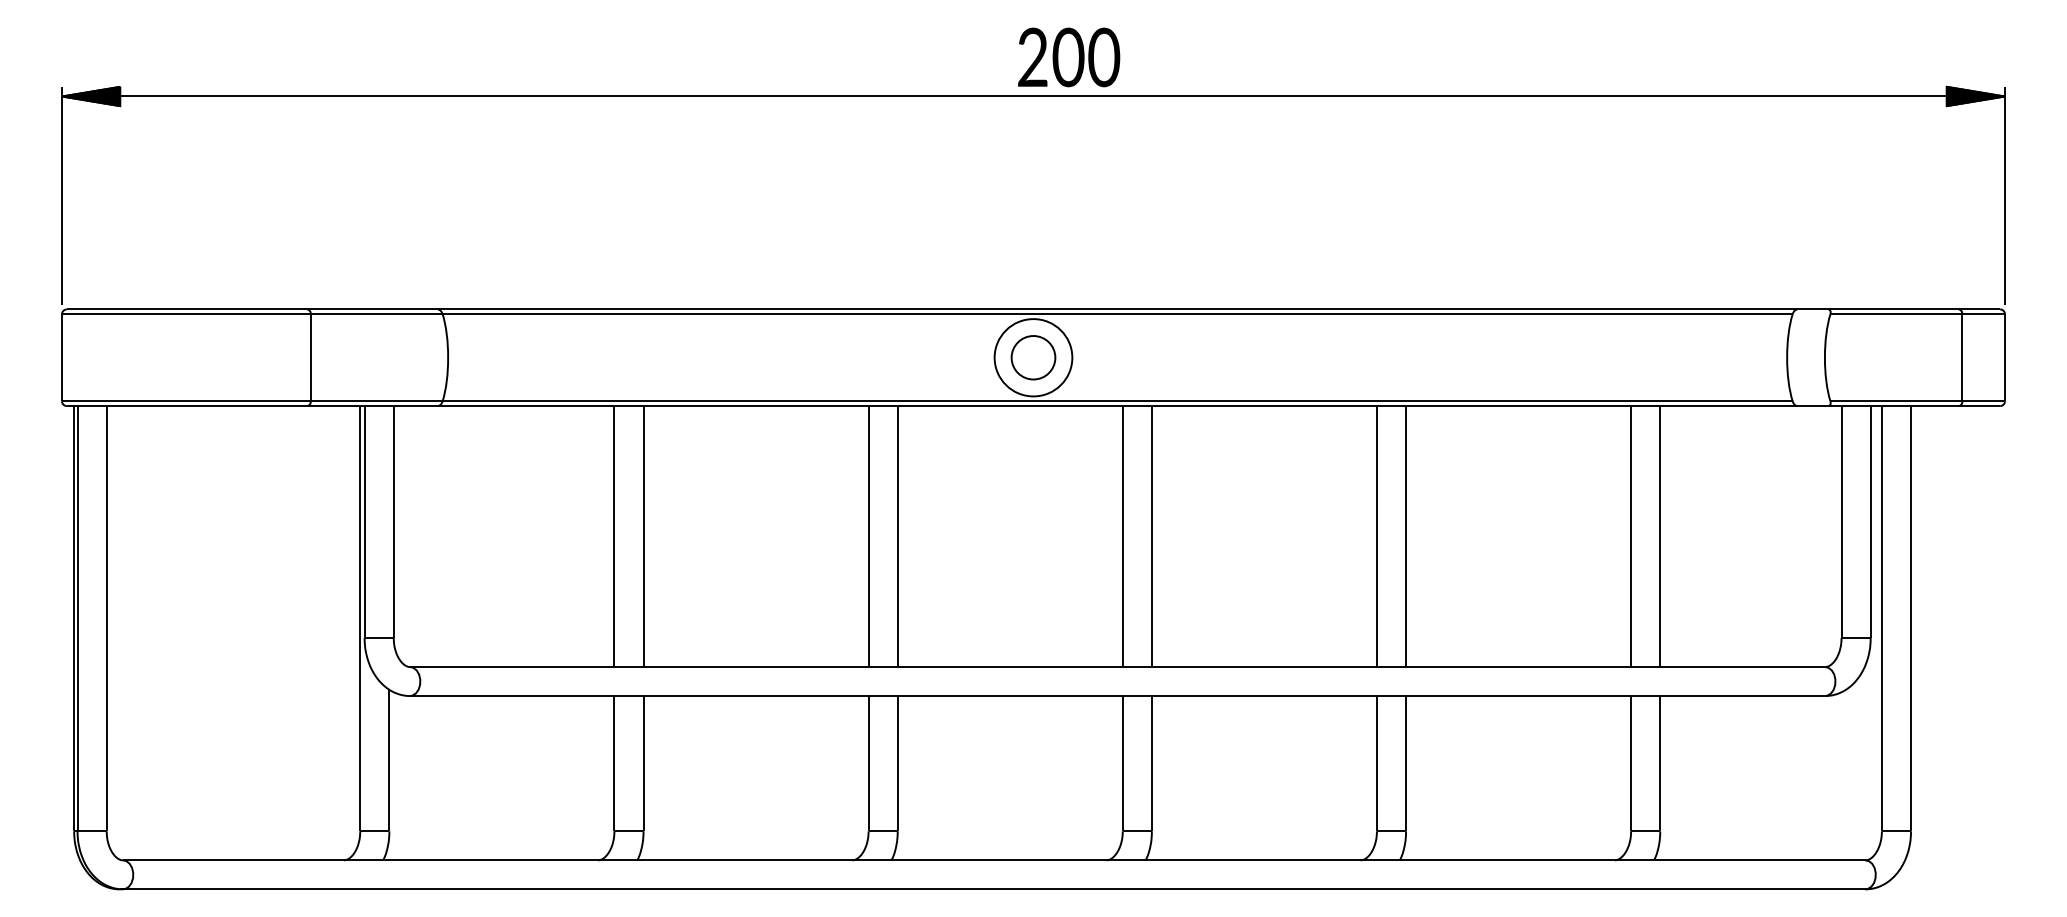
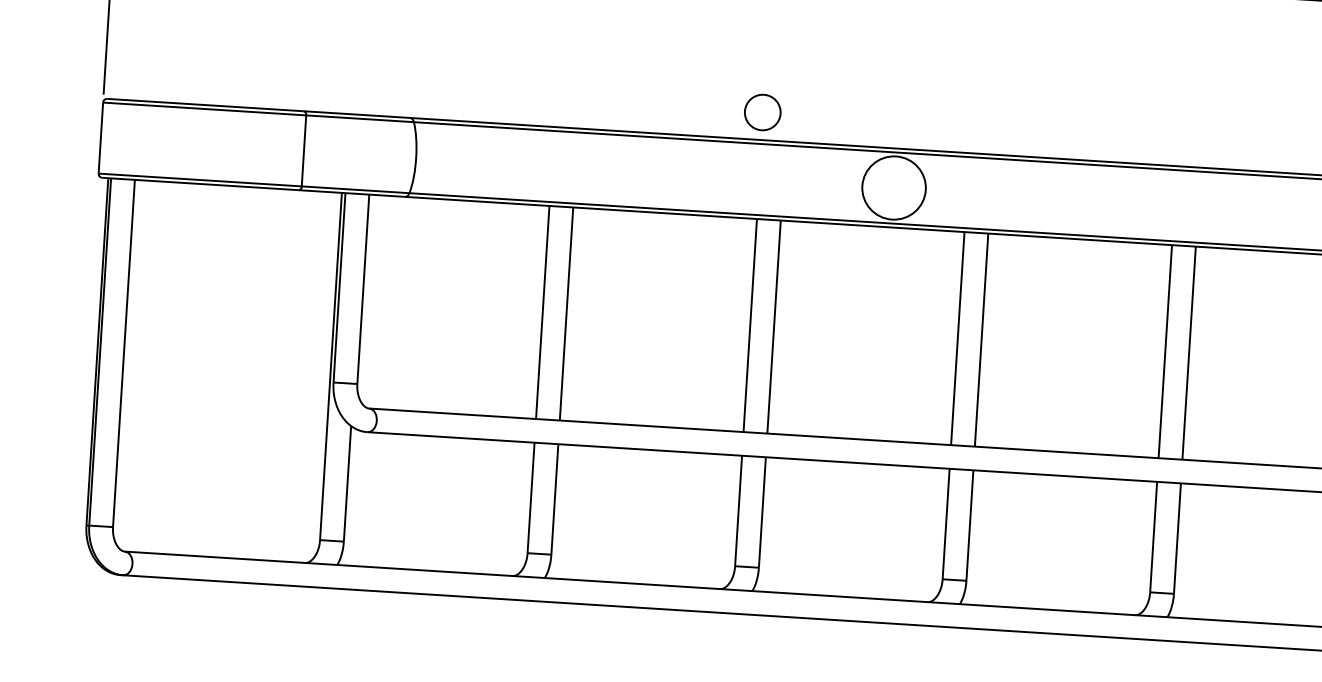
part: (1033, 357) -> (762, 112), moved

